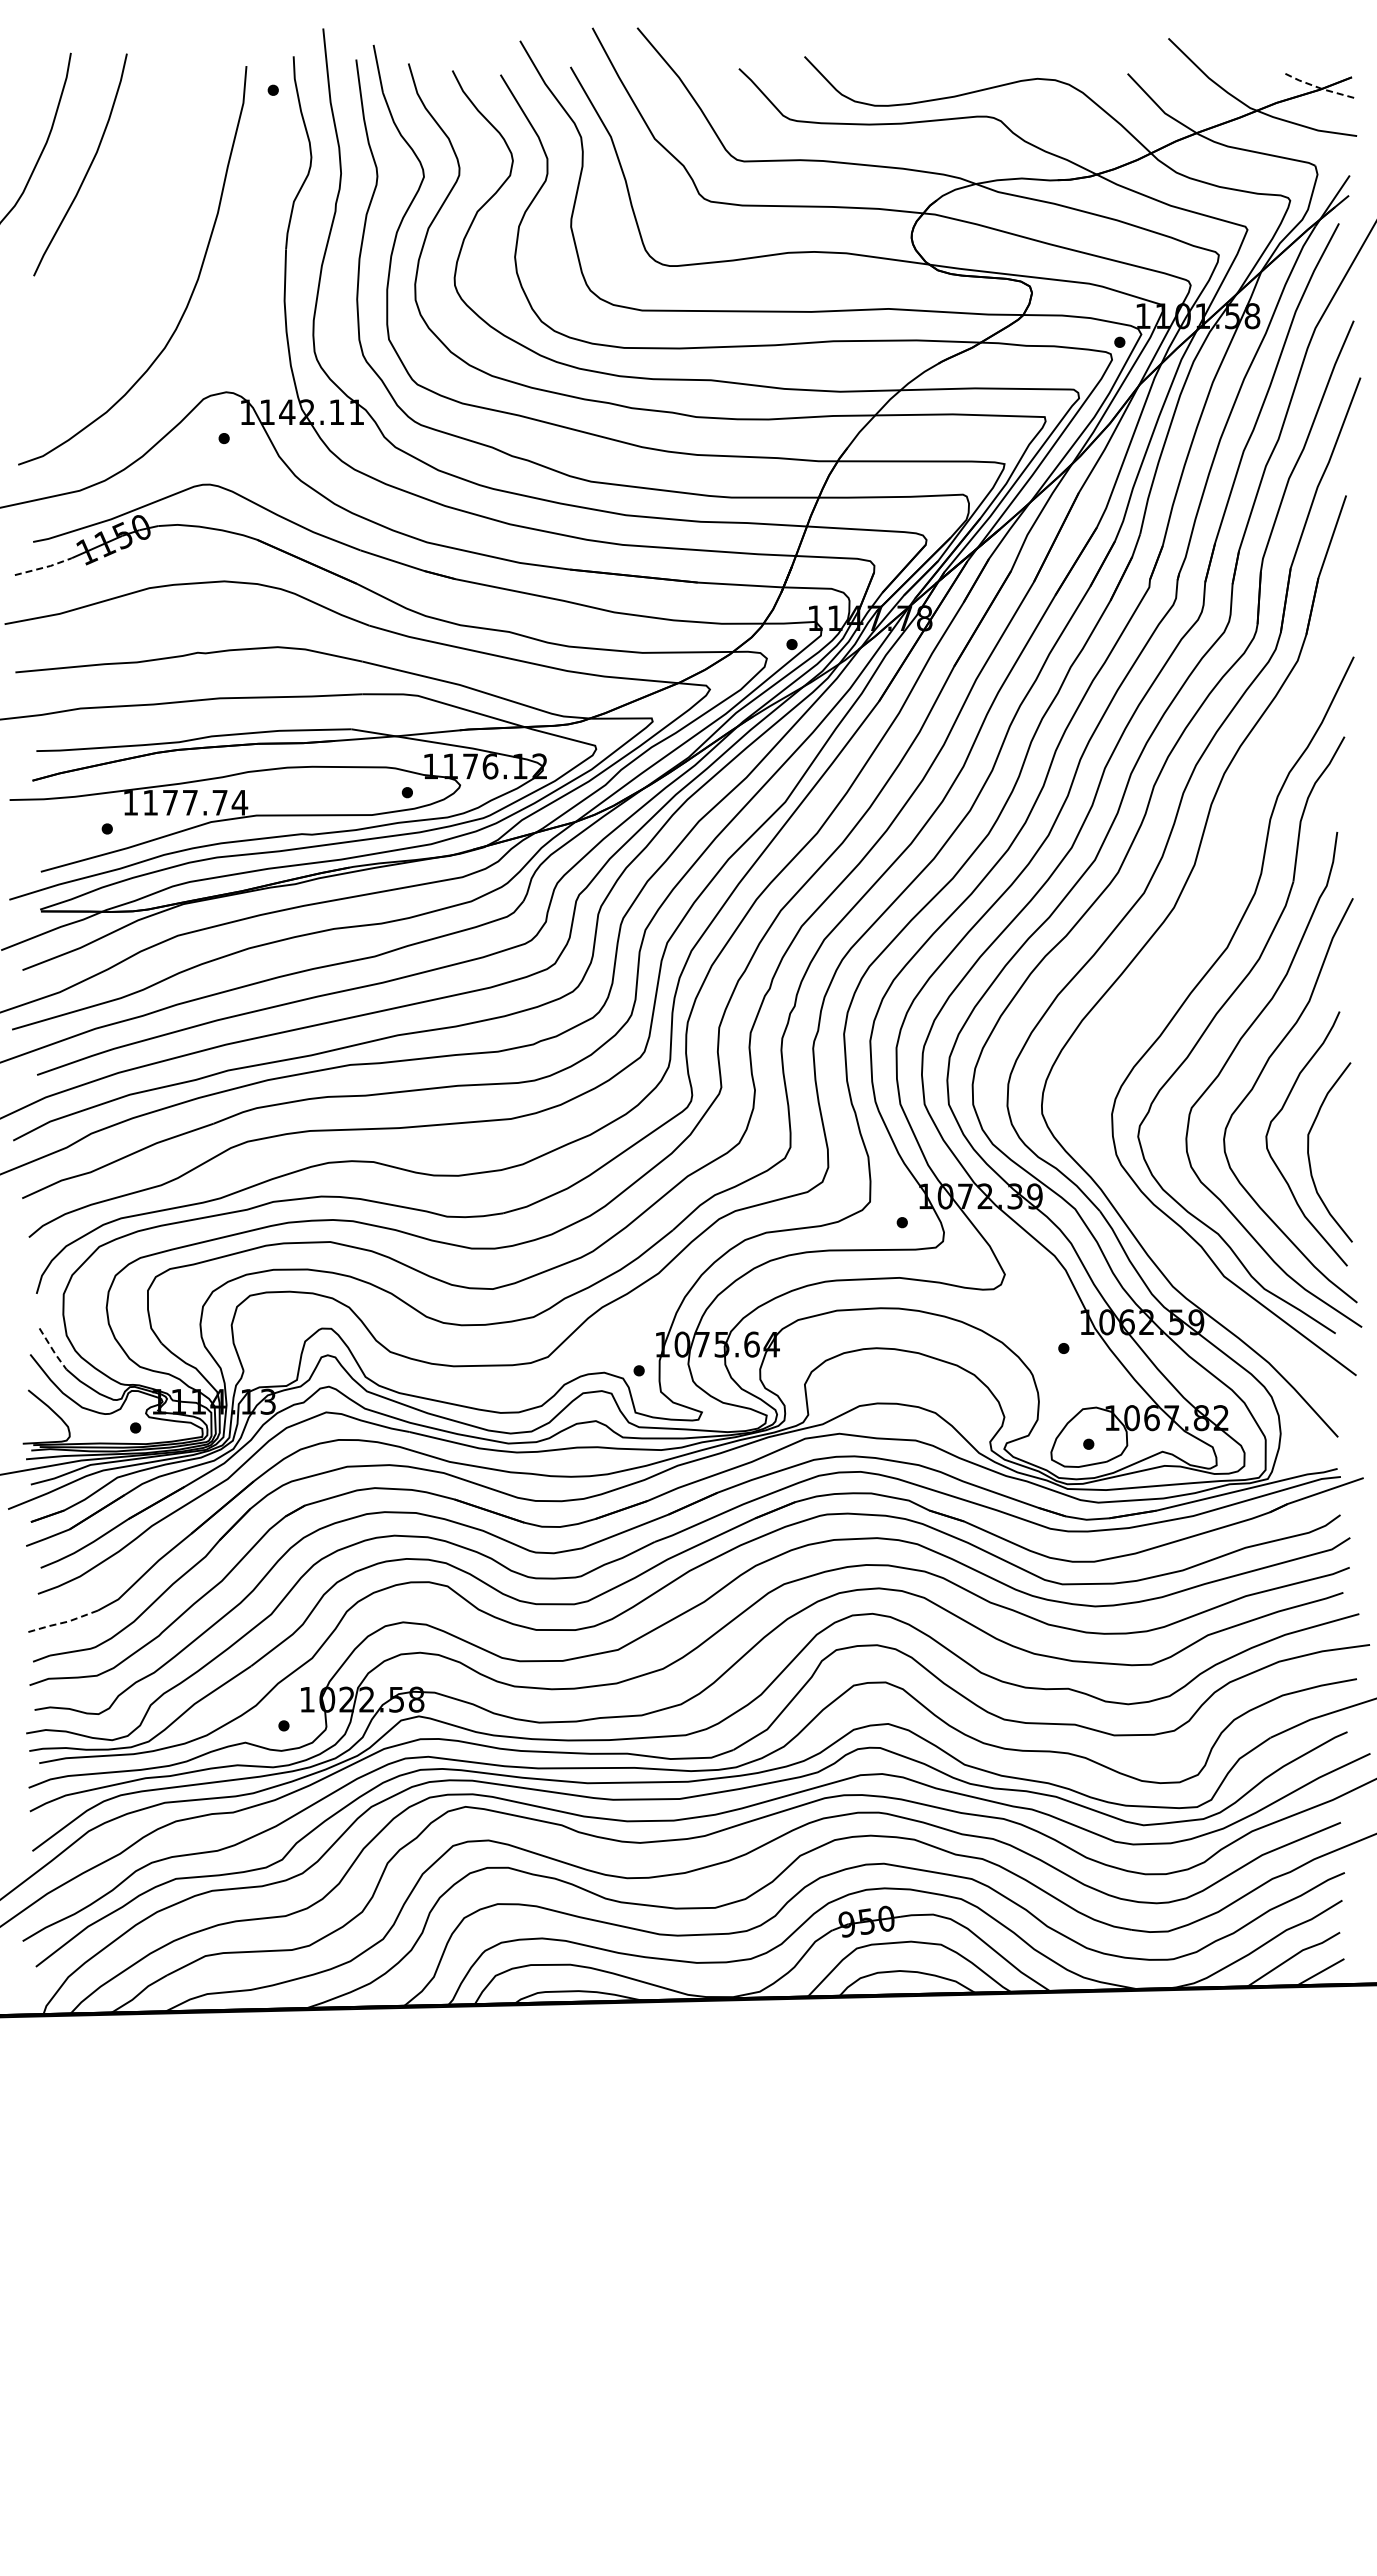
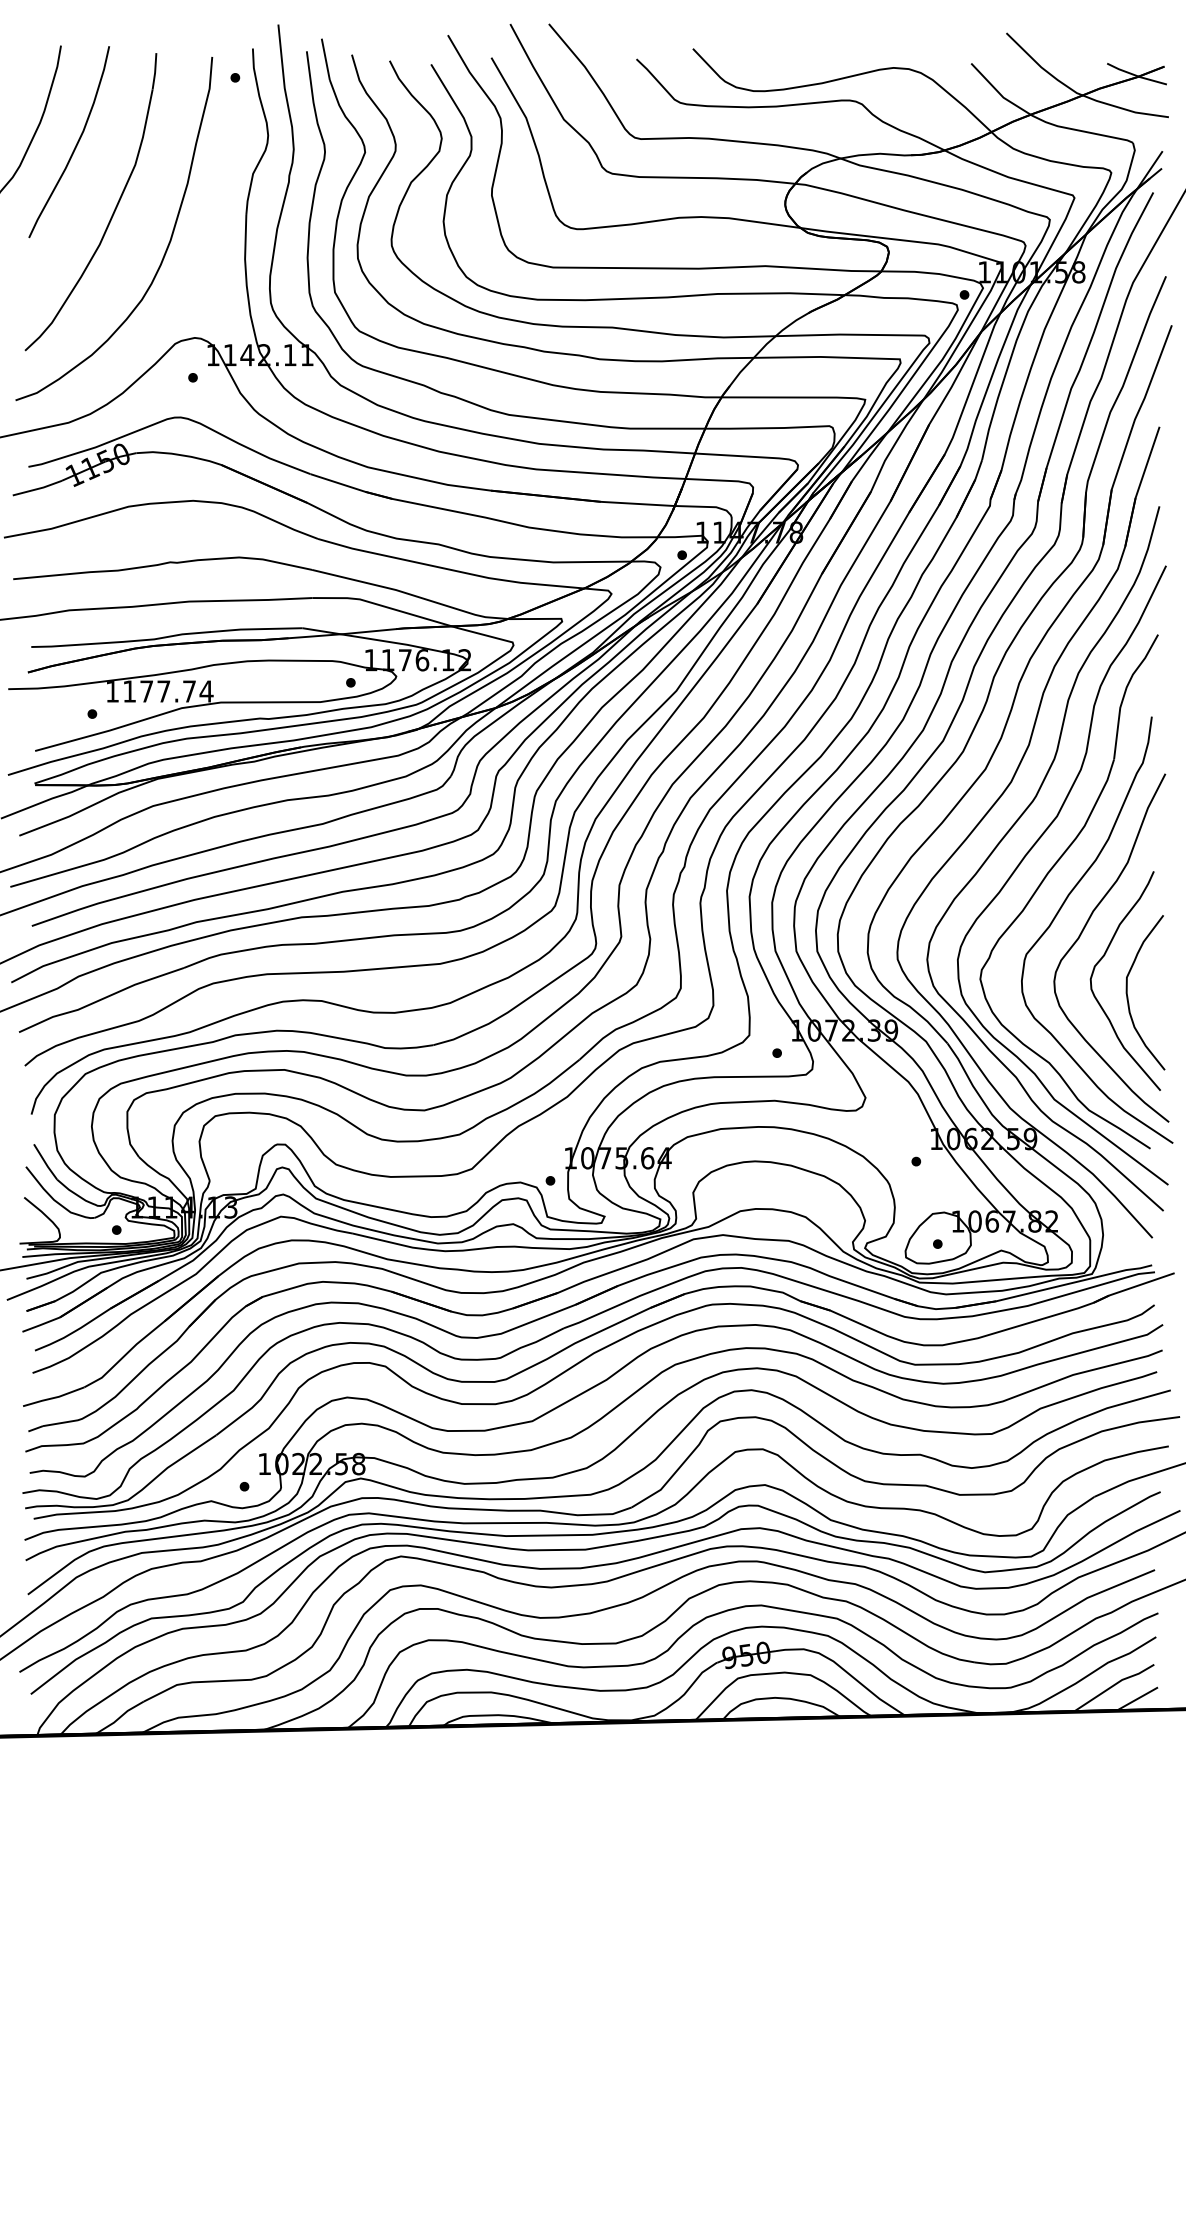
line: (1319, 88) -> (1136, 76), dashed -> solid
part: (132, 243) -> (114, 209), added
line: (45, 567) -> (39, 488), dashed -> solid
curve: (1171, 966) -> (1009, 832), added
line: (53, 1350) -> (46, 1163), dashed -> solid
line: (62, 1623) -> (53, 1398), dashed -> solid

